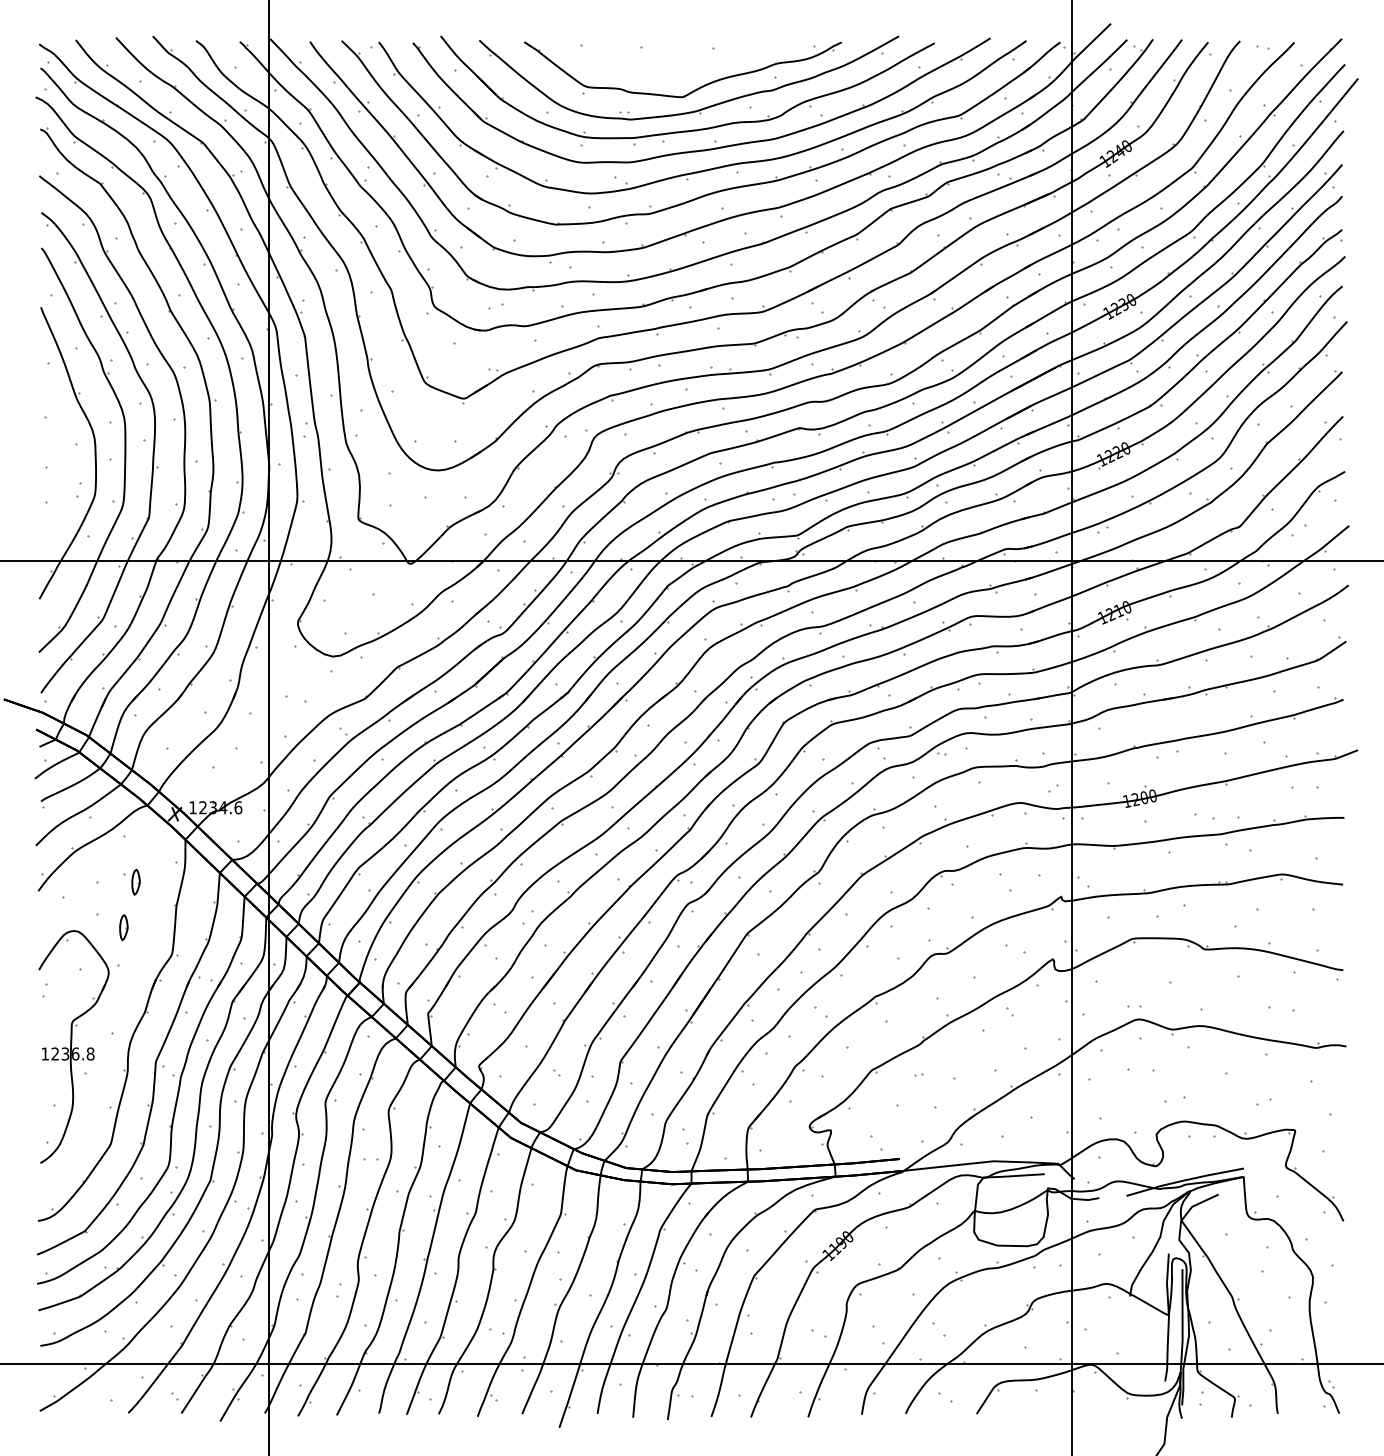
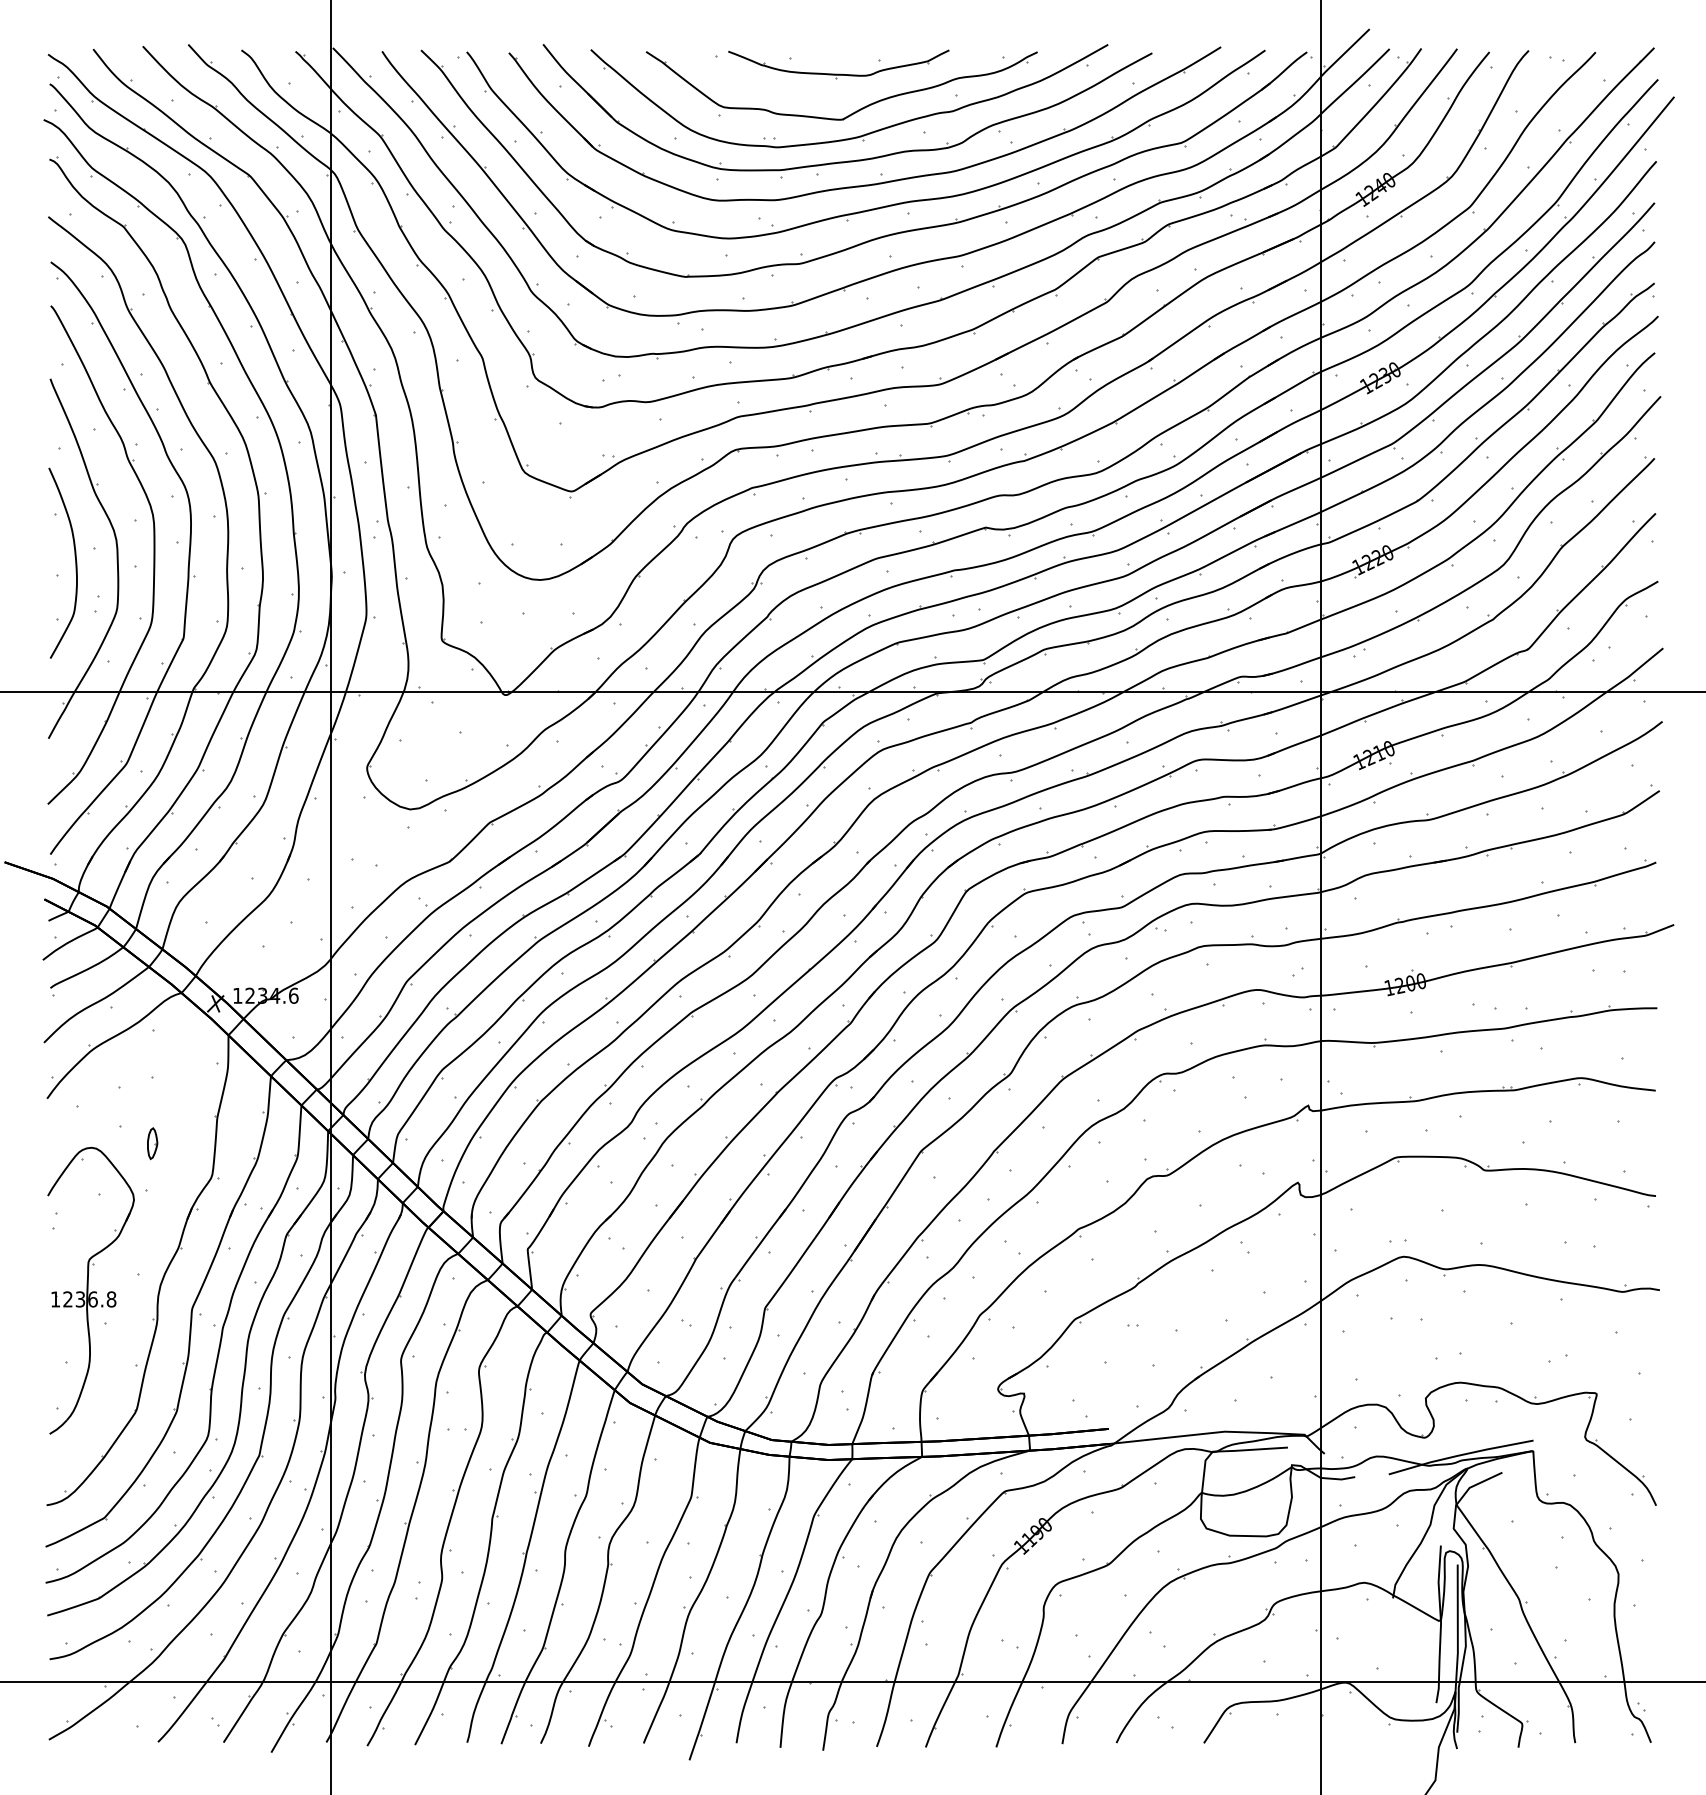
part: (680, 59) -> (838, 73), added
curve: (61, 456) -> (75, 562), added
part: (135, 882) -> (167, 1087), removed

